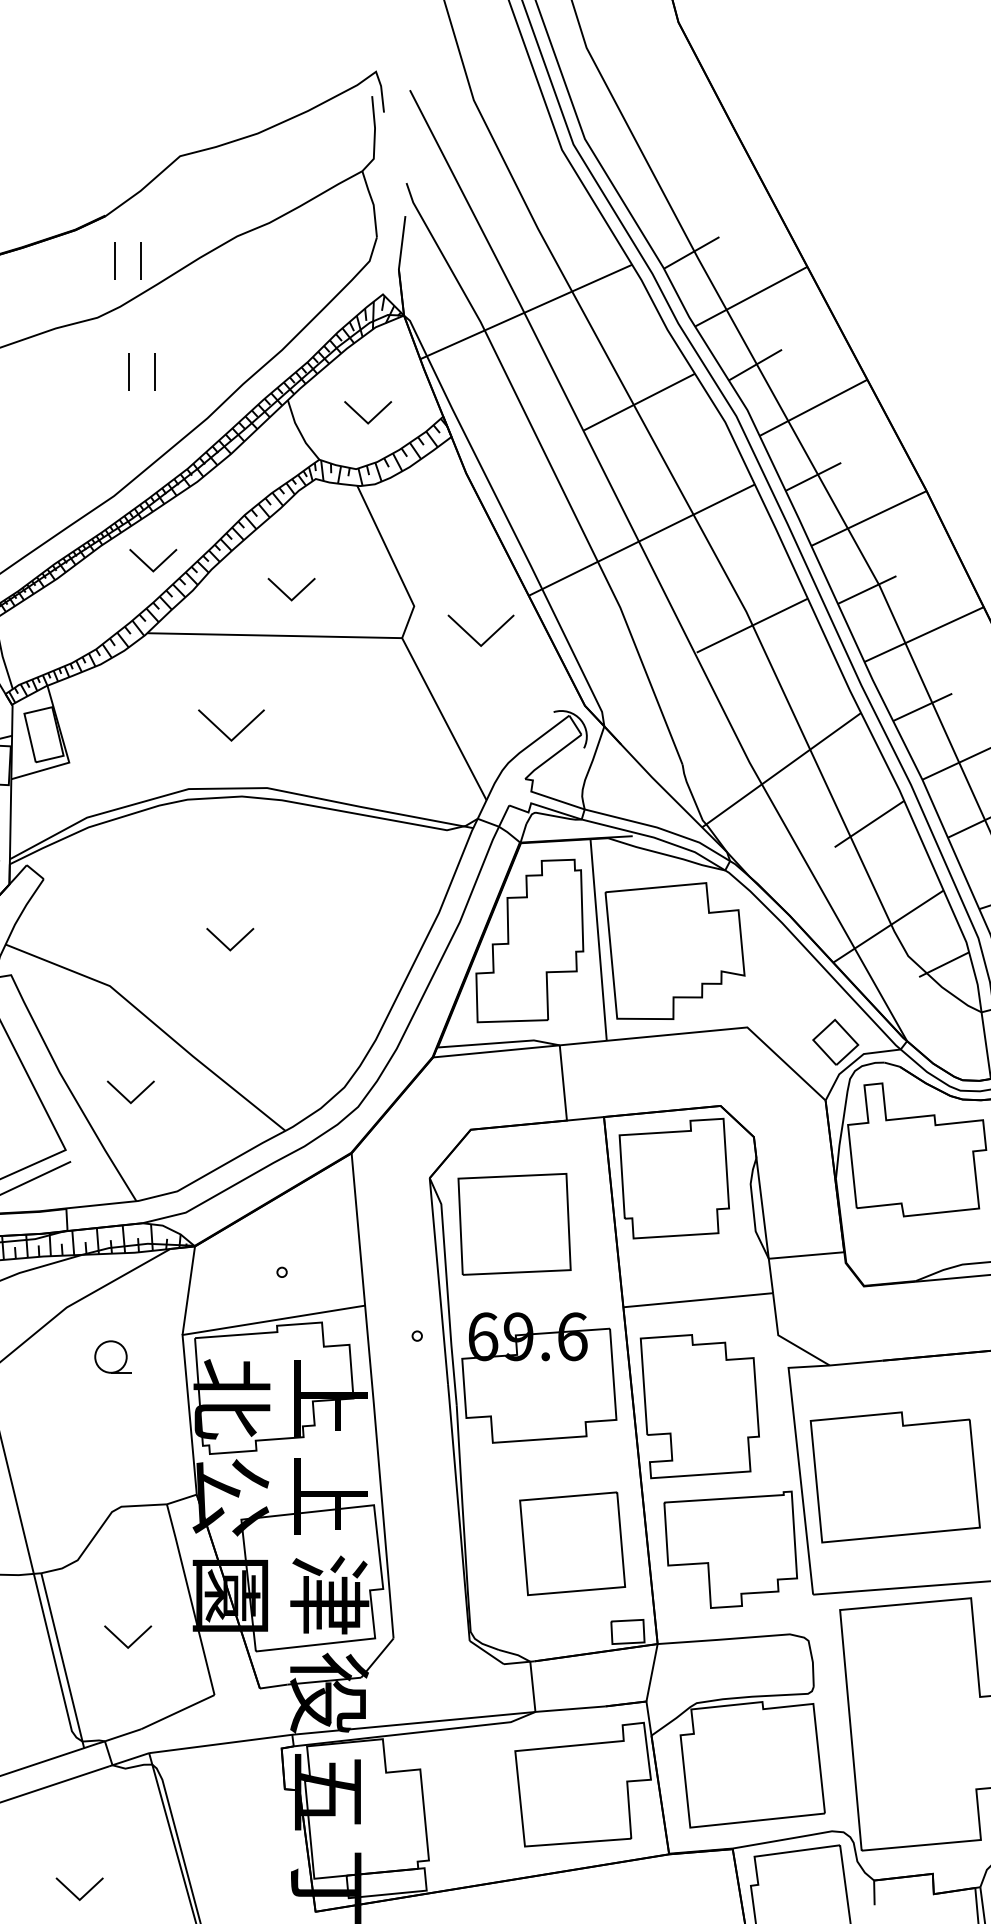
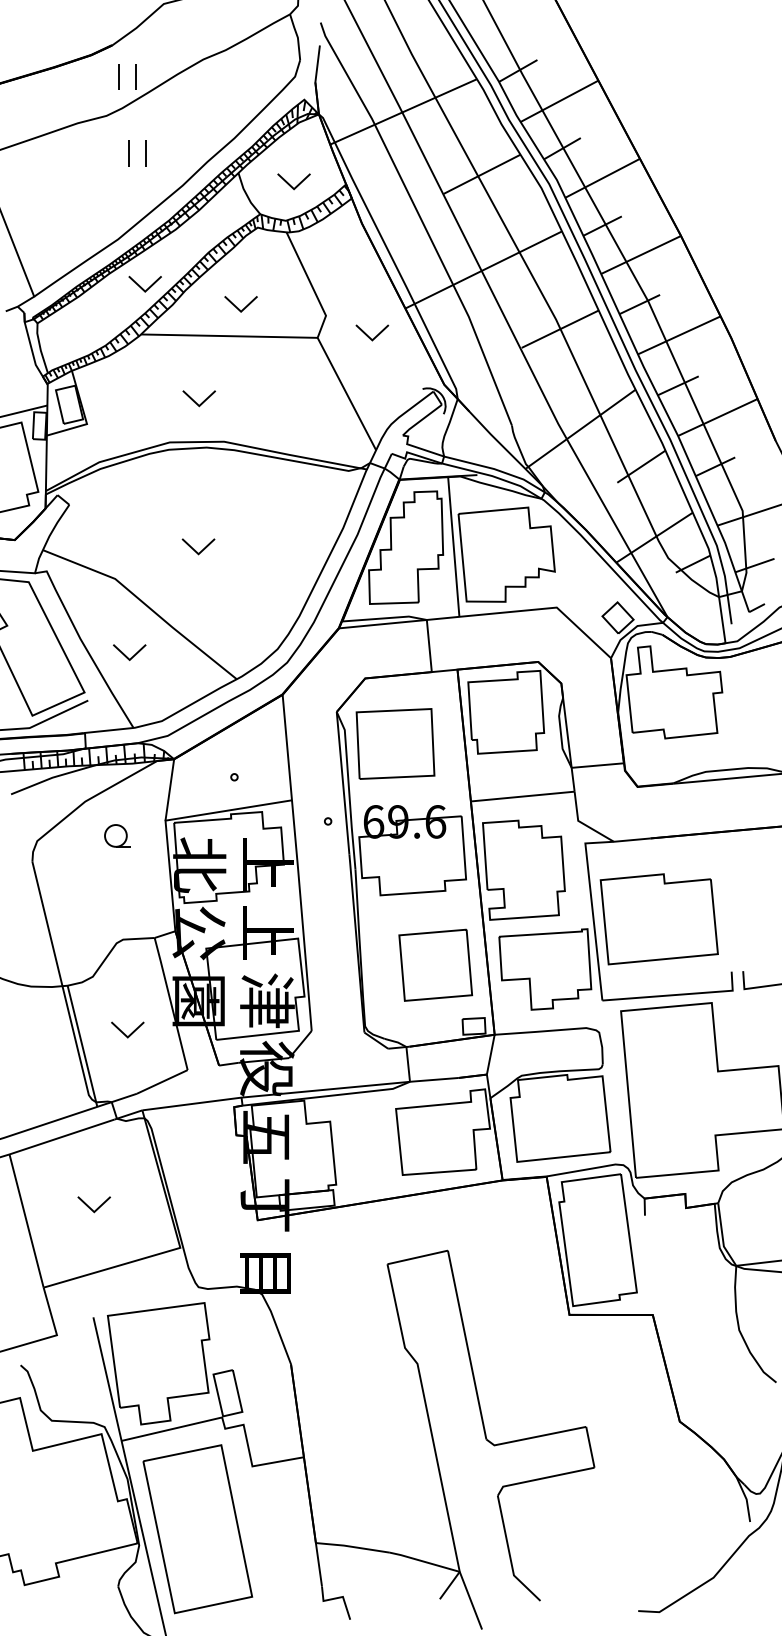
part: (481, 630) -> (372, 332), size x0.71
part: (230, 725) -> (198, 398), size x0.71

